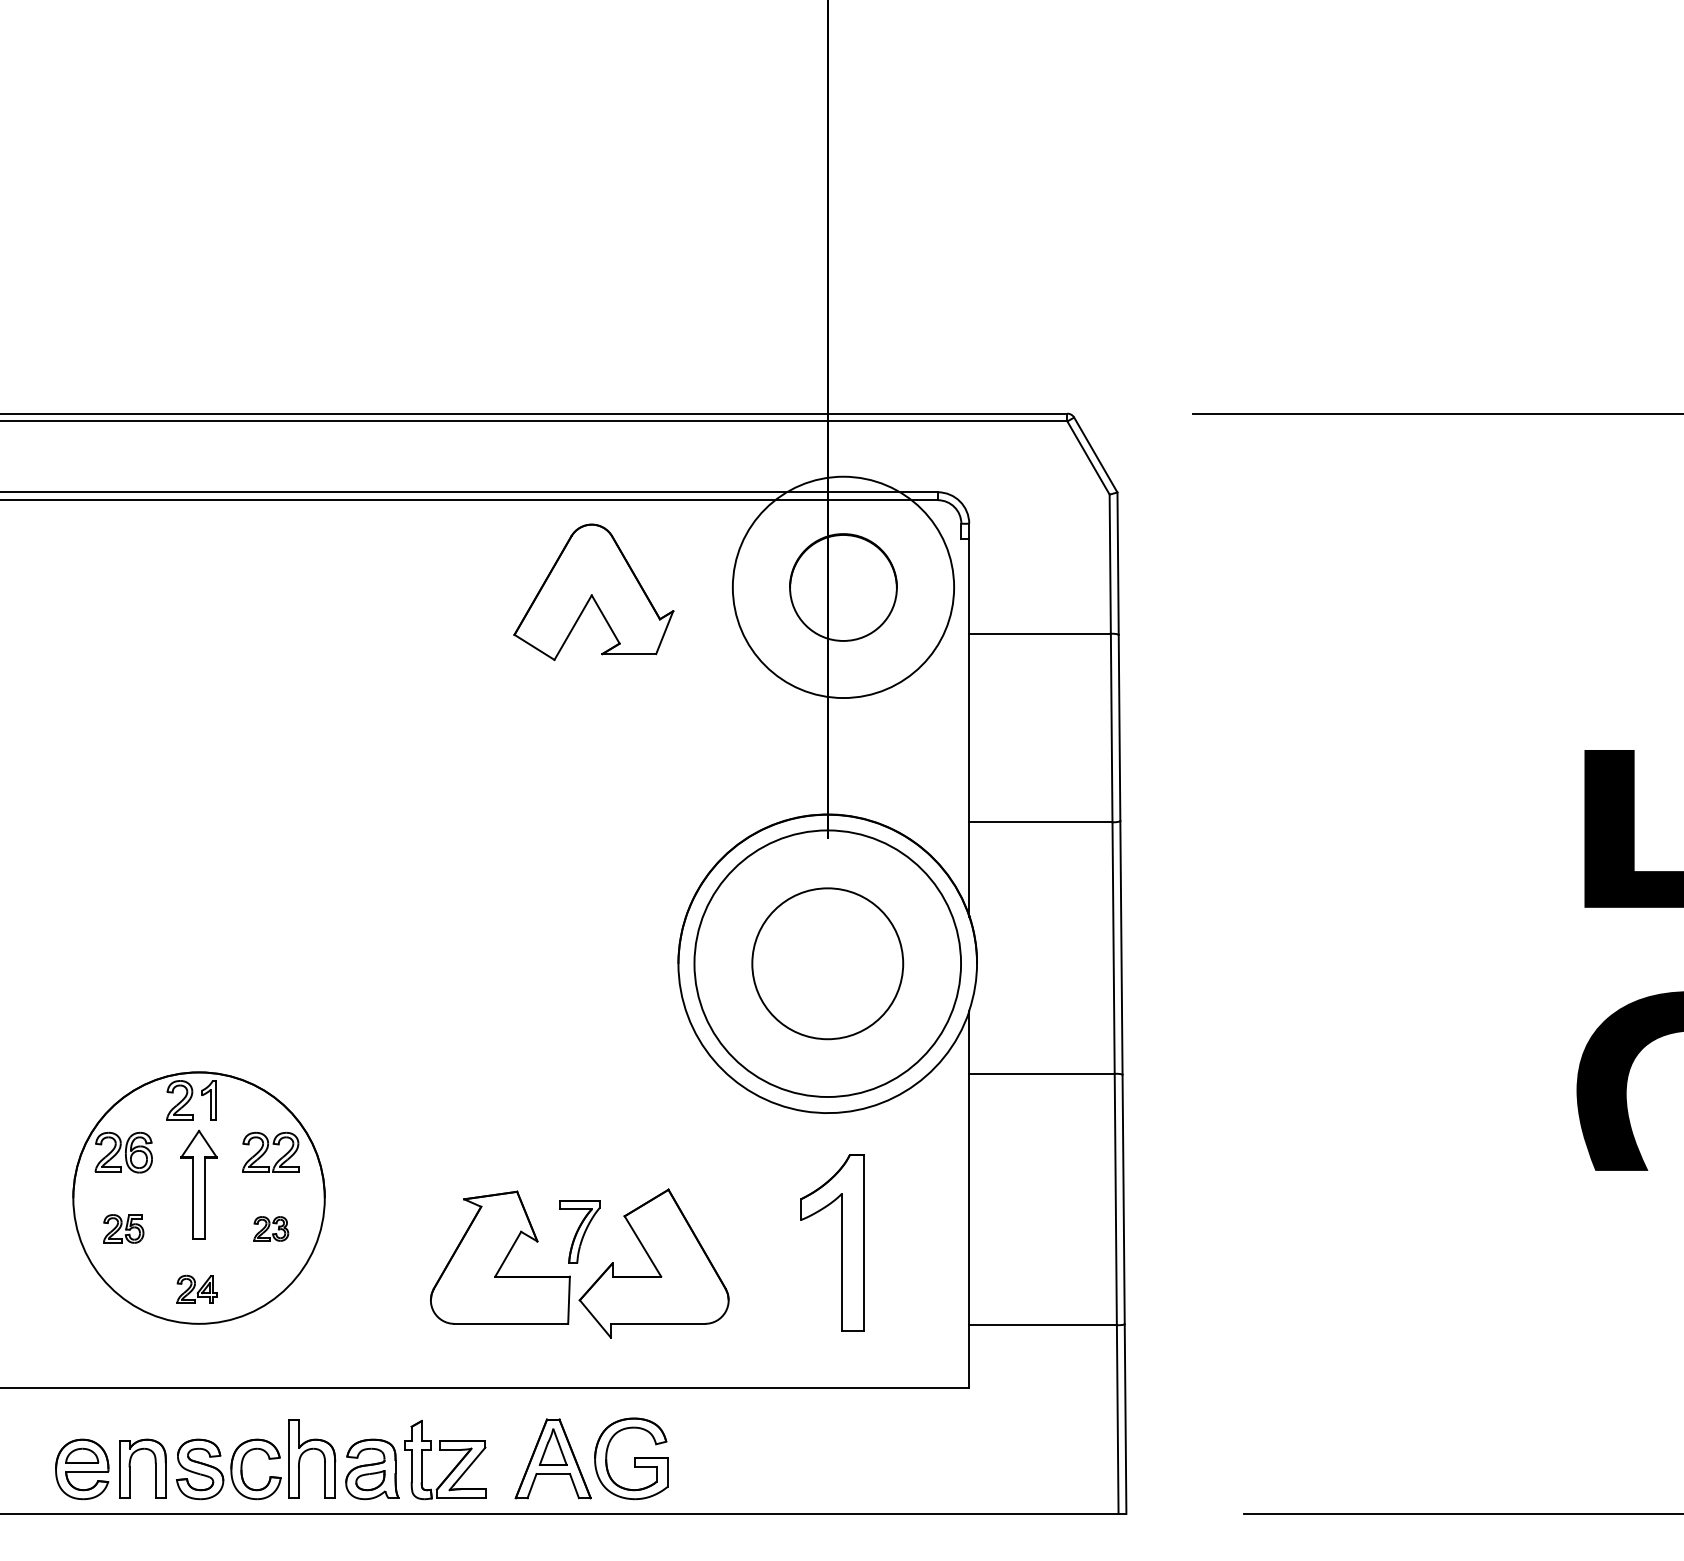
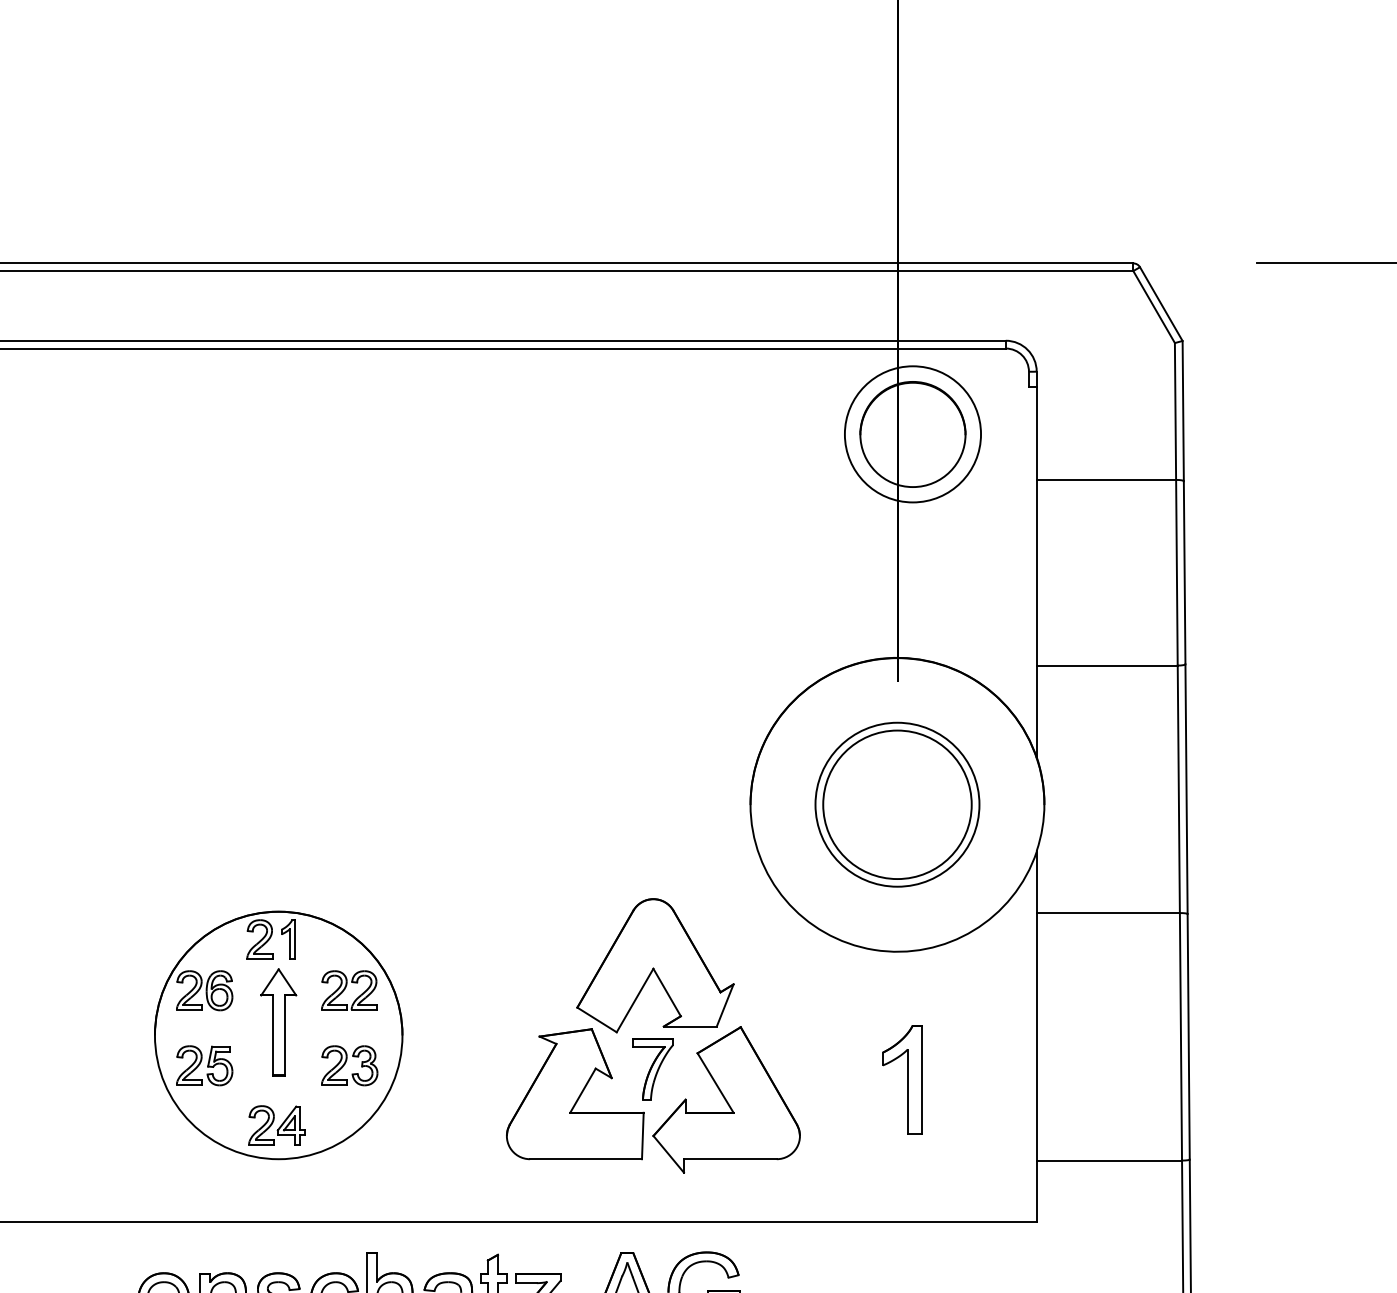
circle: (843, 587) -> (912, 434), size x0.62
part: (593, 592) -> (655, 965), moved
circle: (827, 963) -> (897, 804), size x0.62
part: (123, 1228) -> (204, 1065), size x1.43
part: (271, 1228) -> (350, 1065), size x1.67
part: (832, 1242) -> (902, 1079), size x0.62
part: (196, 1289) -> (276, 1125), size x1.43

